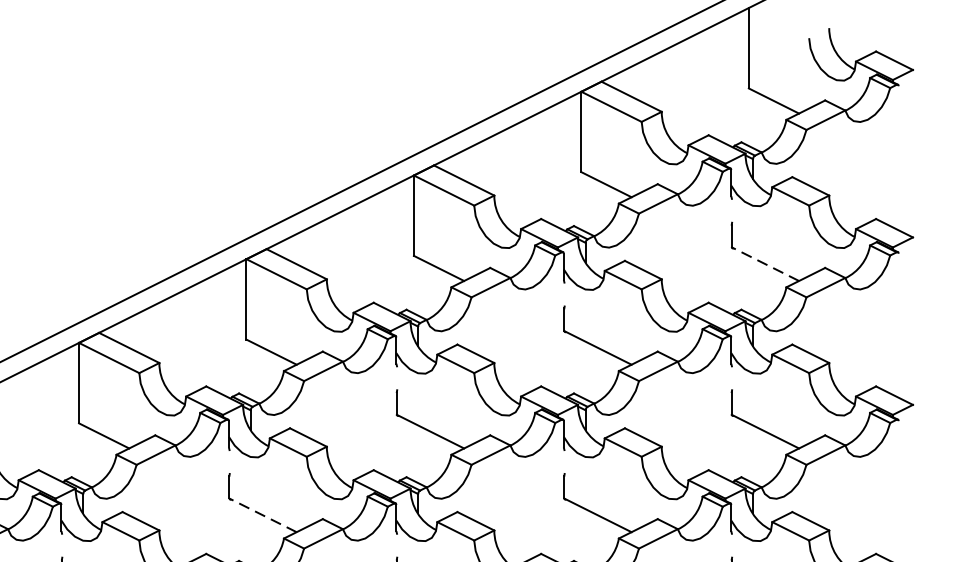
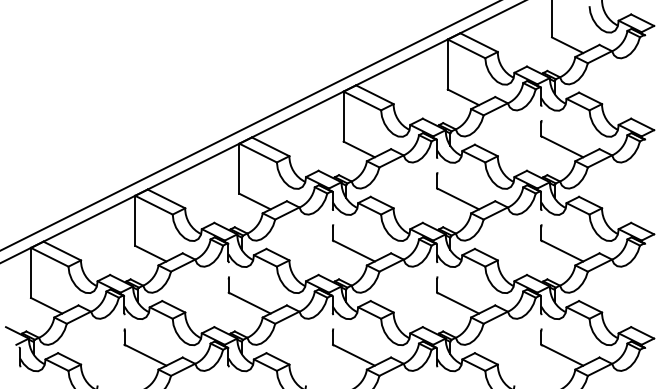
line: (764, 263) -> (561, 146), dashed -> solid
line: (262, 514) -> (249, 302), dashed -> solid

